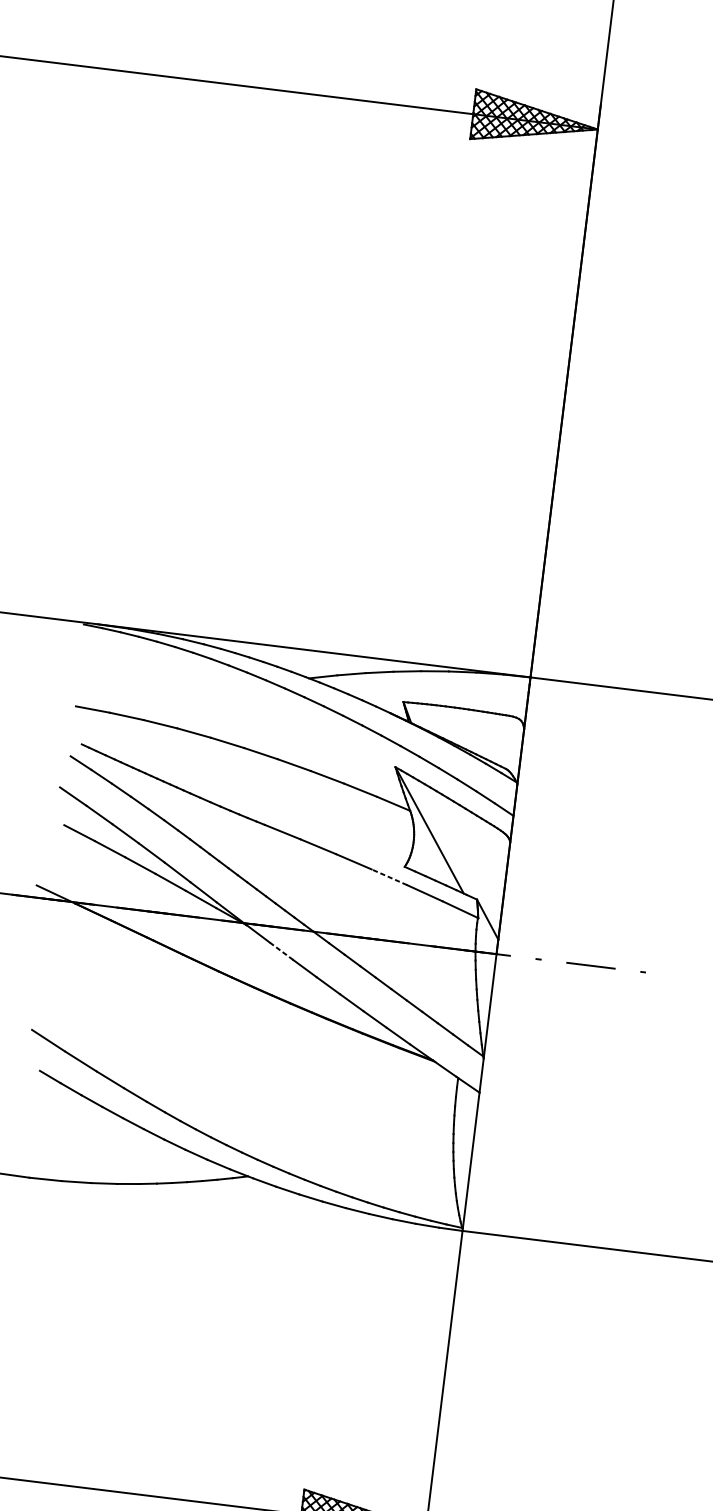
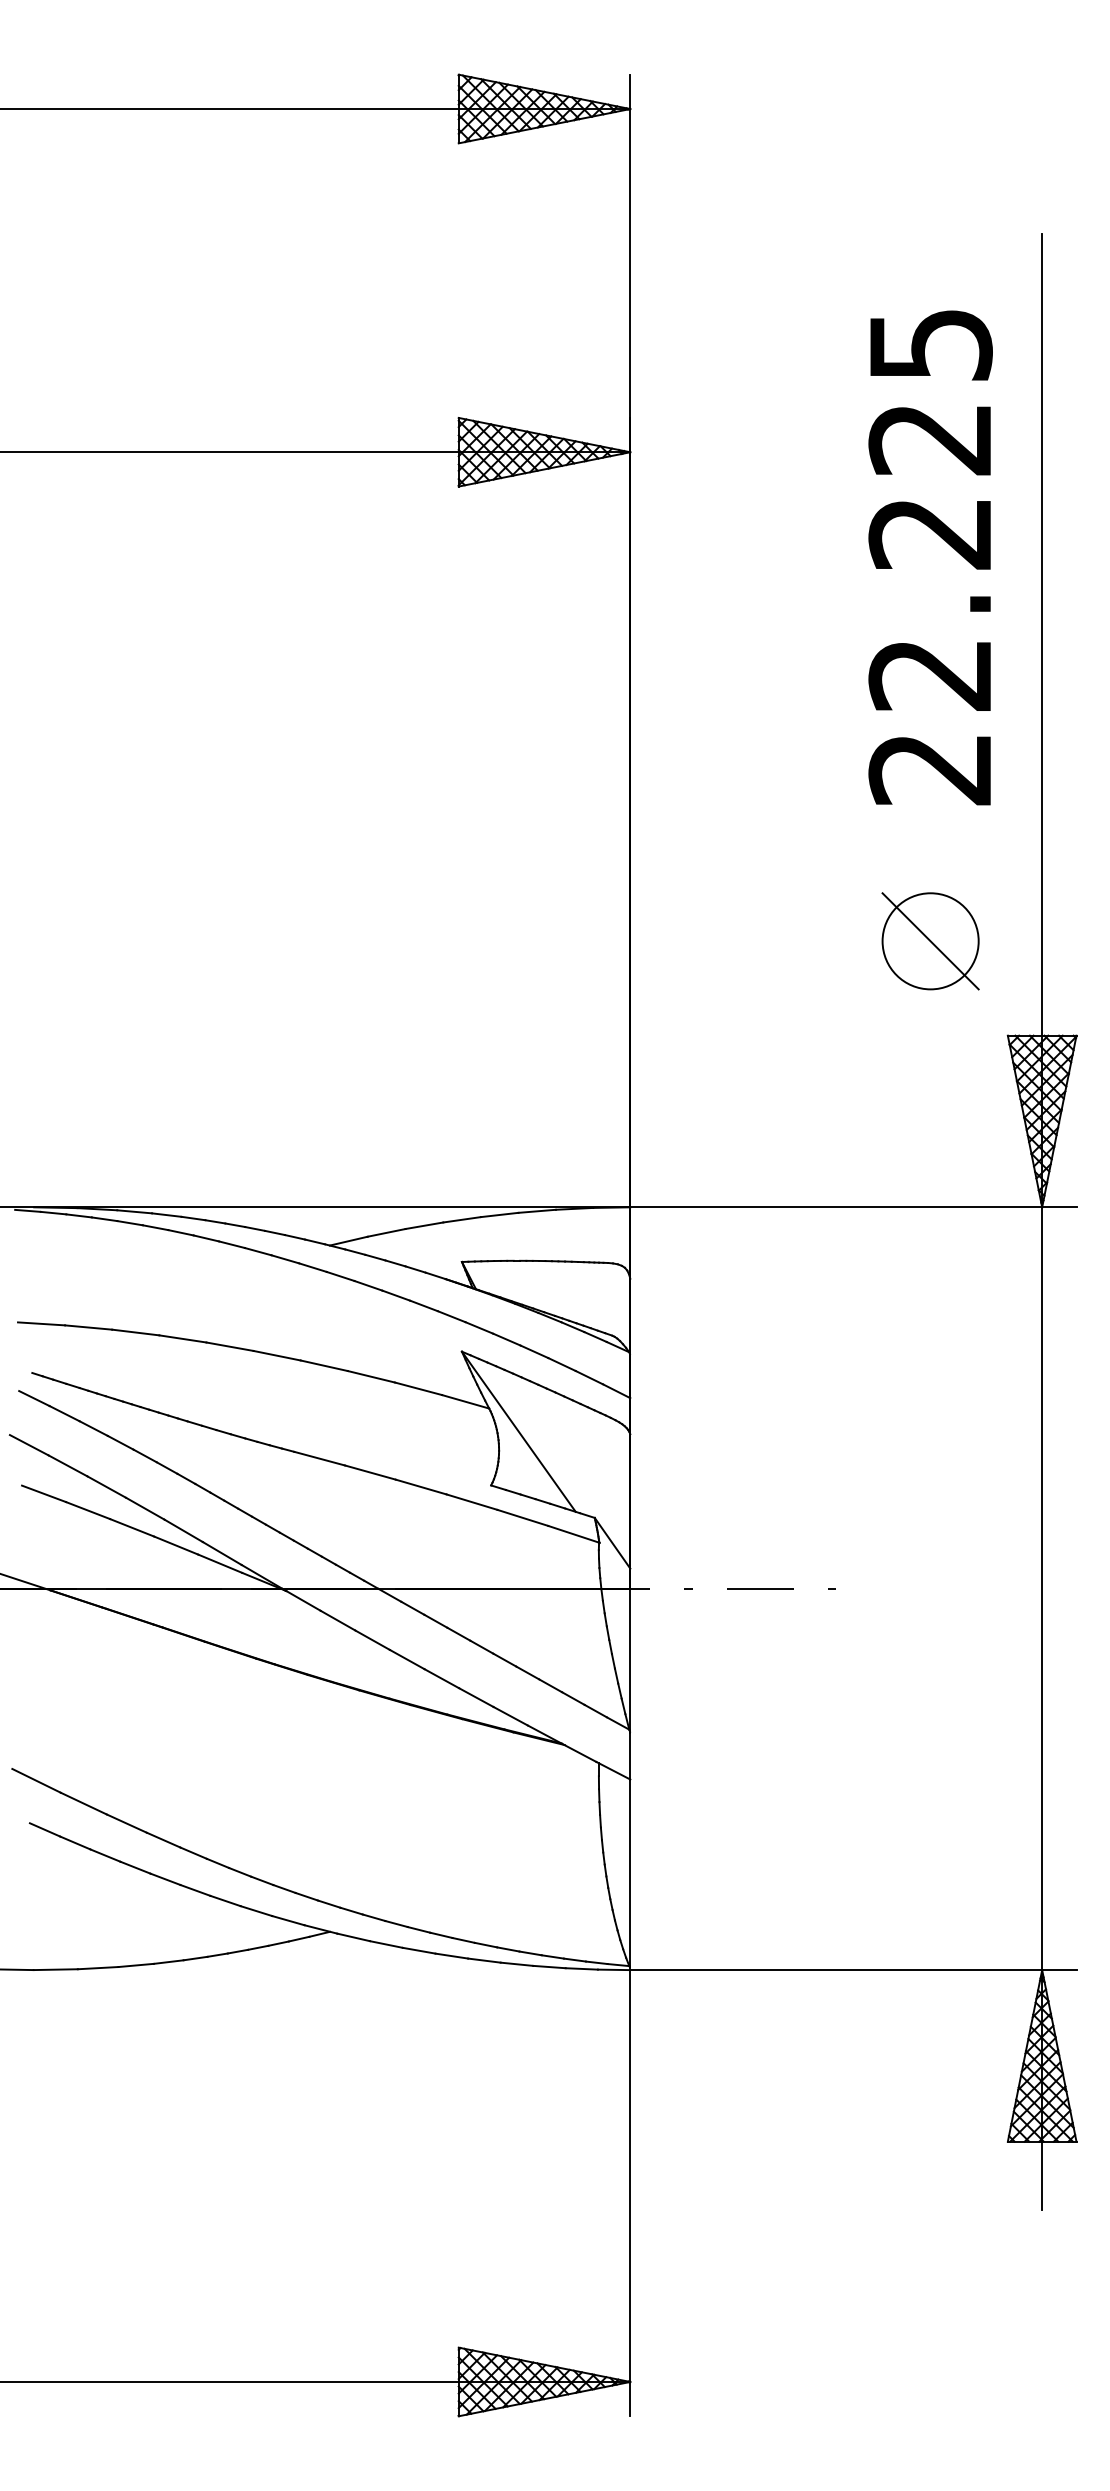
line: (389, 877) -> (472, 1502), dashed -> solid
line: (281, 951) -> (337, 1620), dashed -> solid

